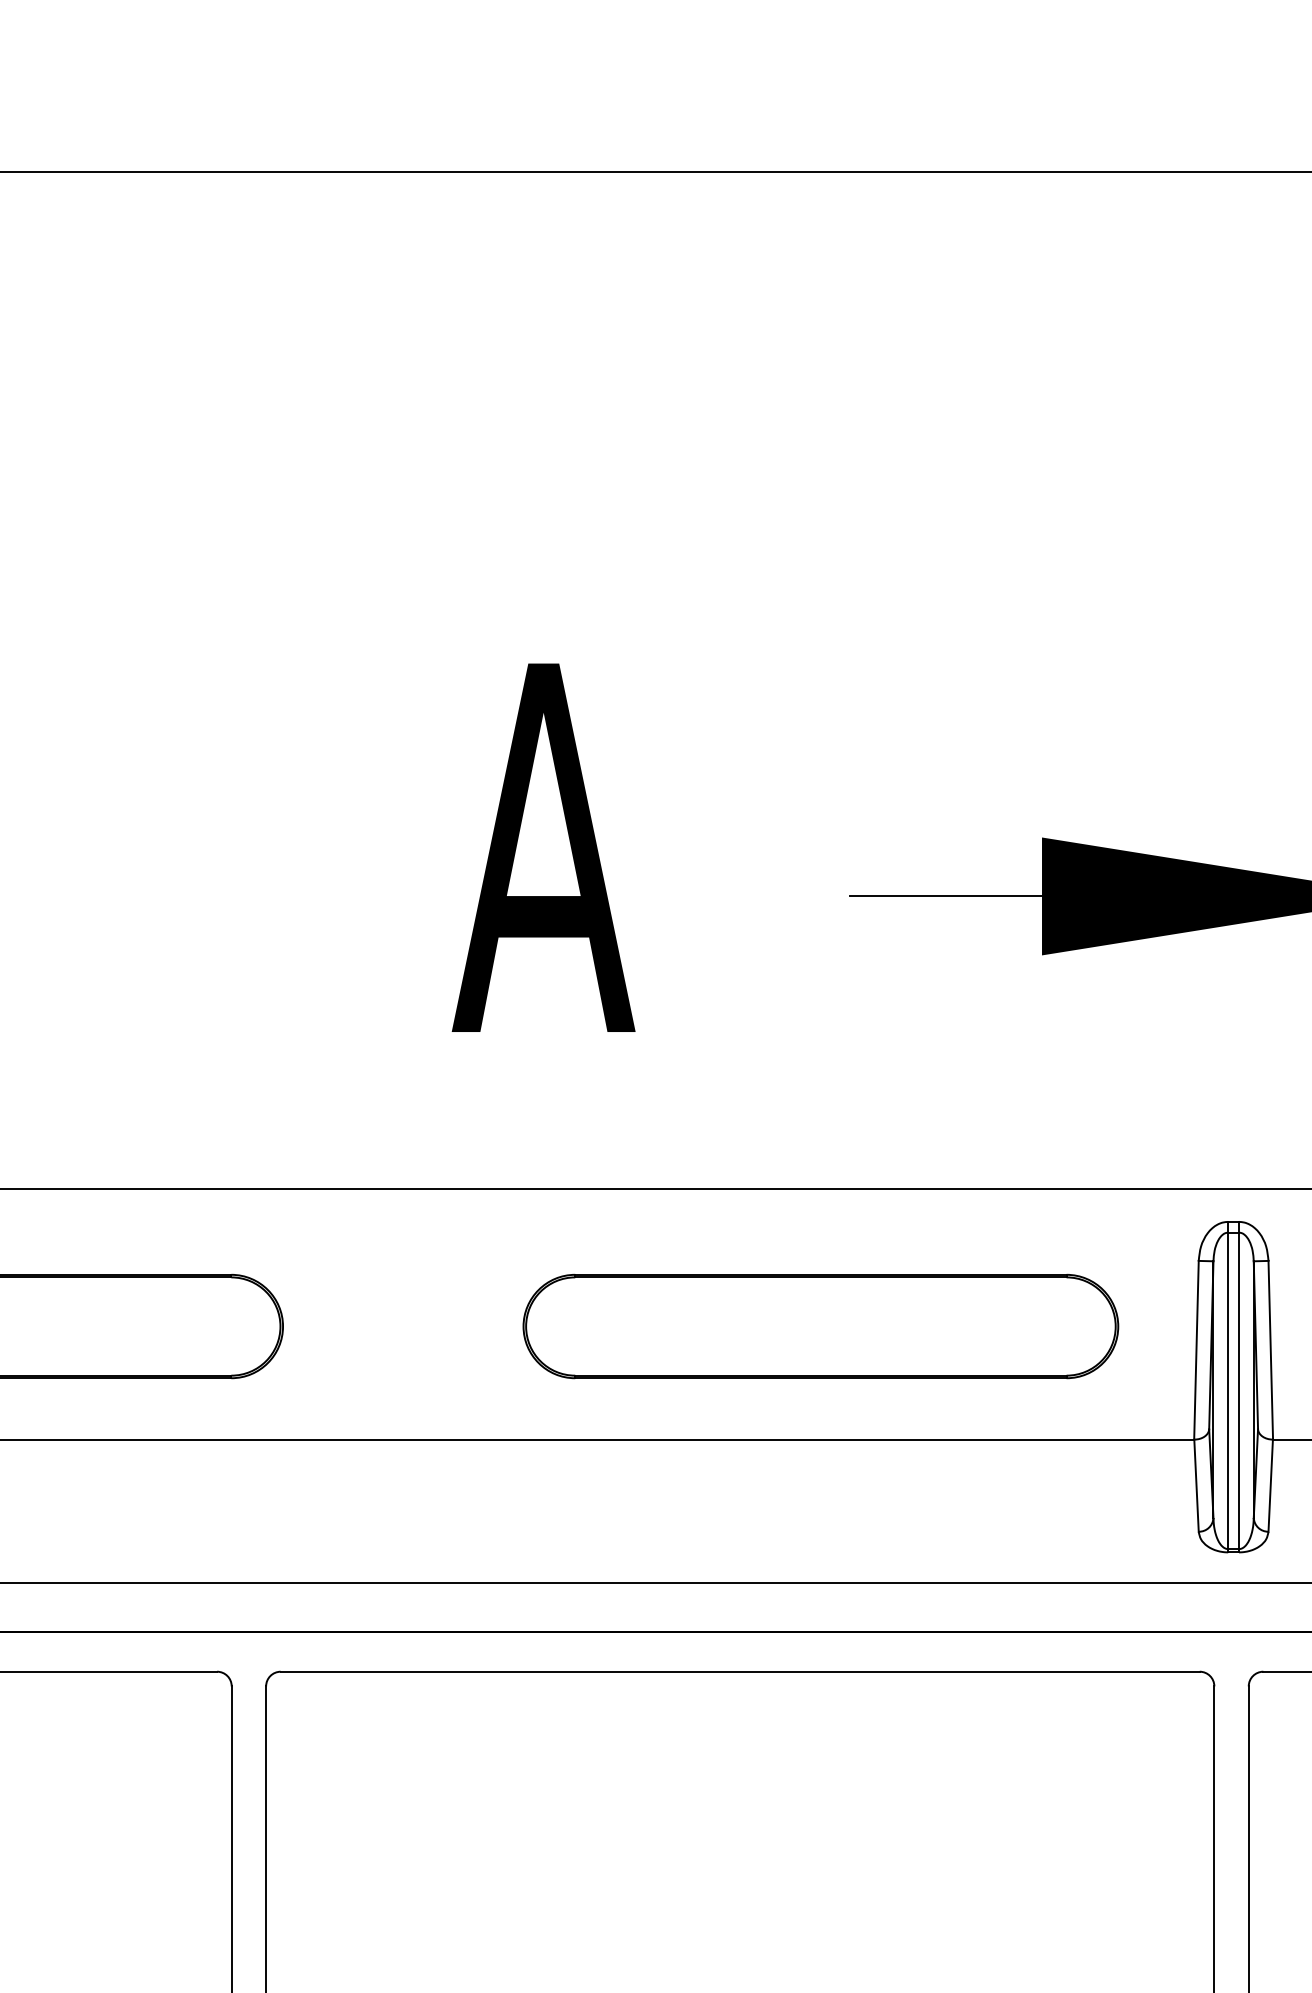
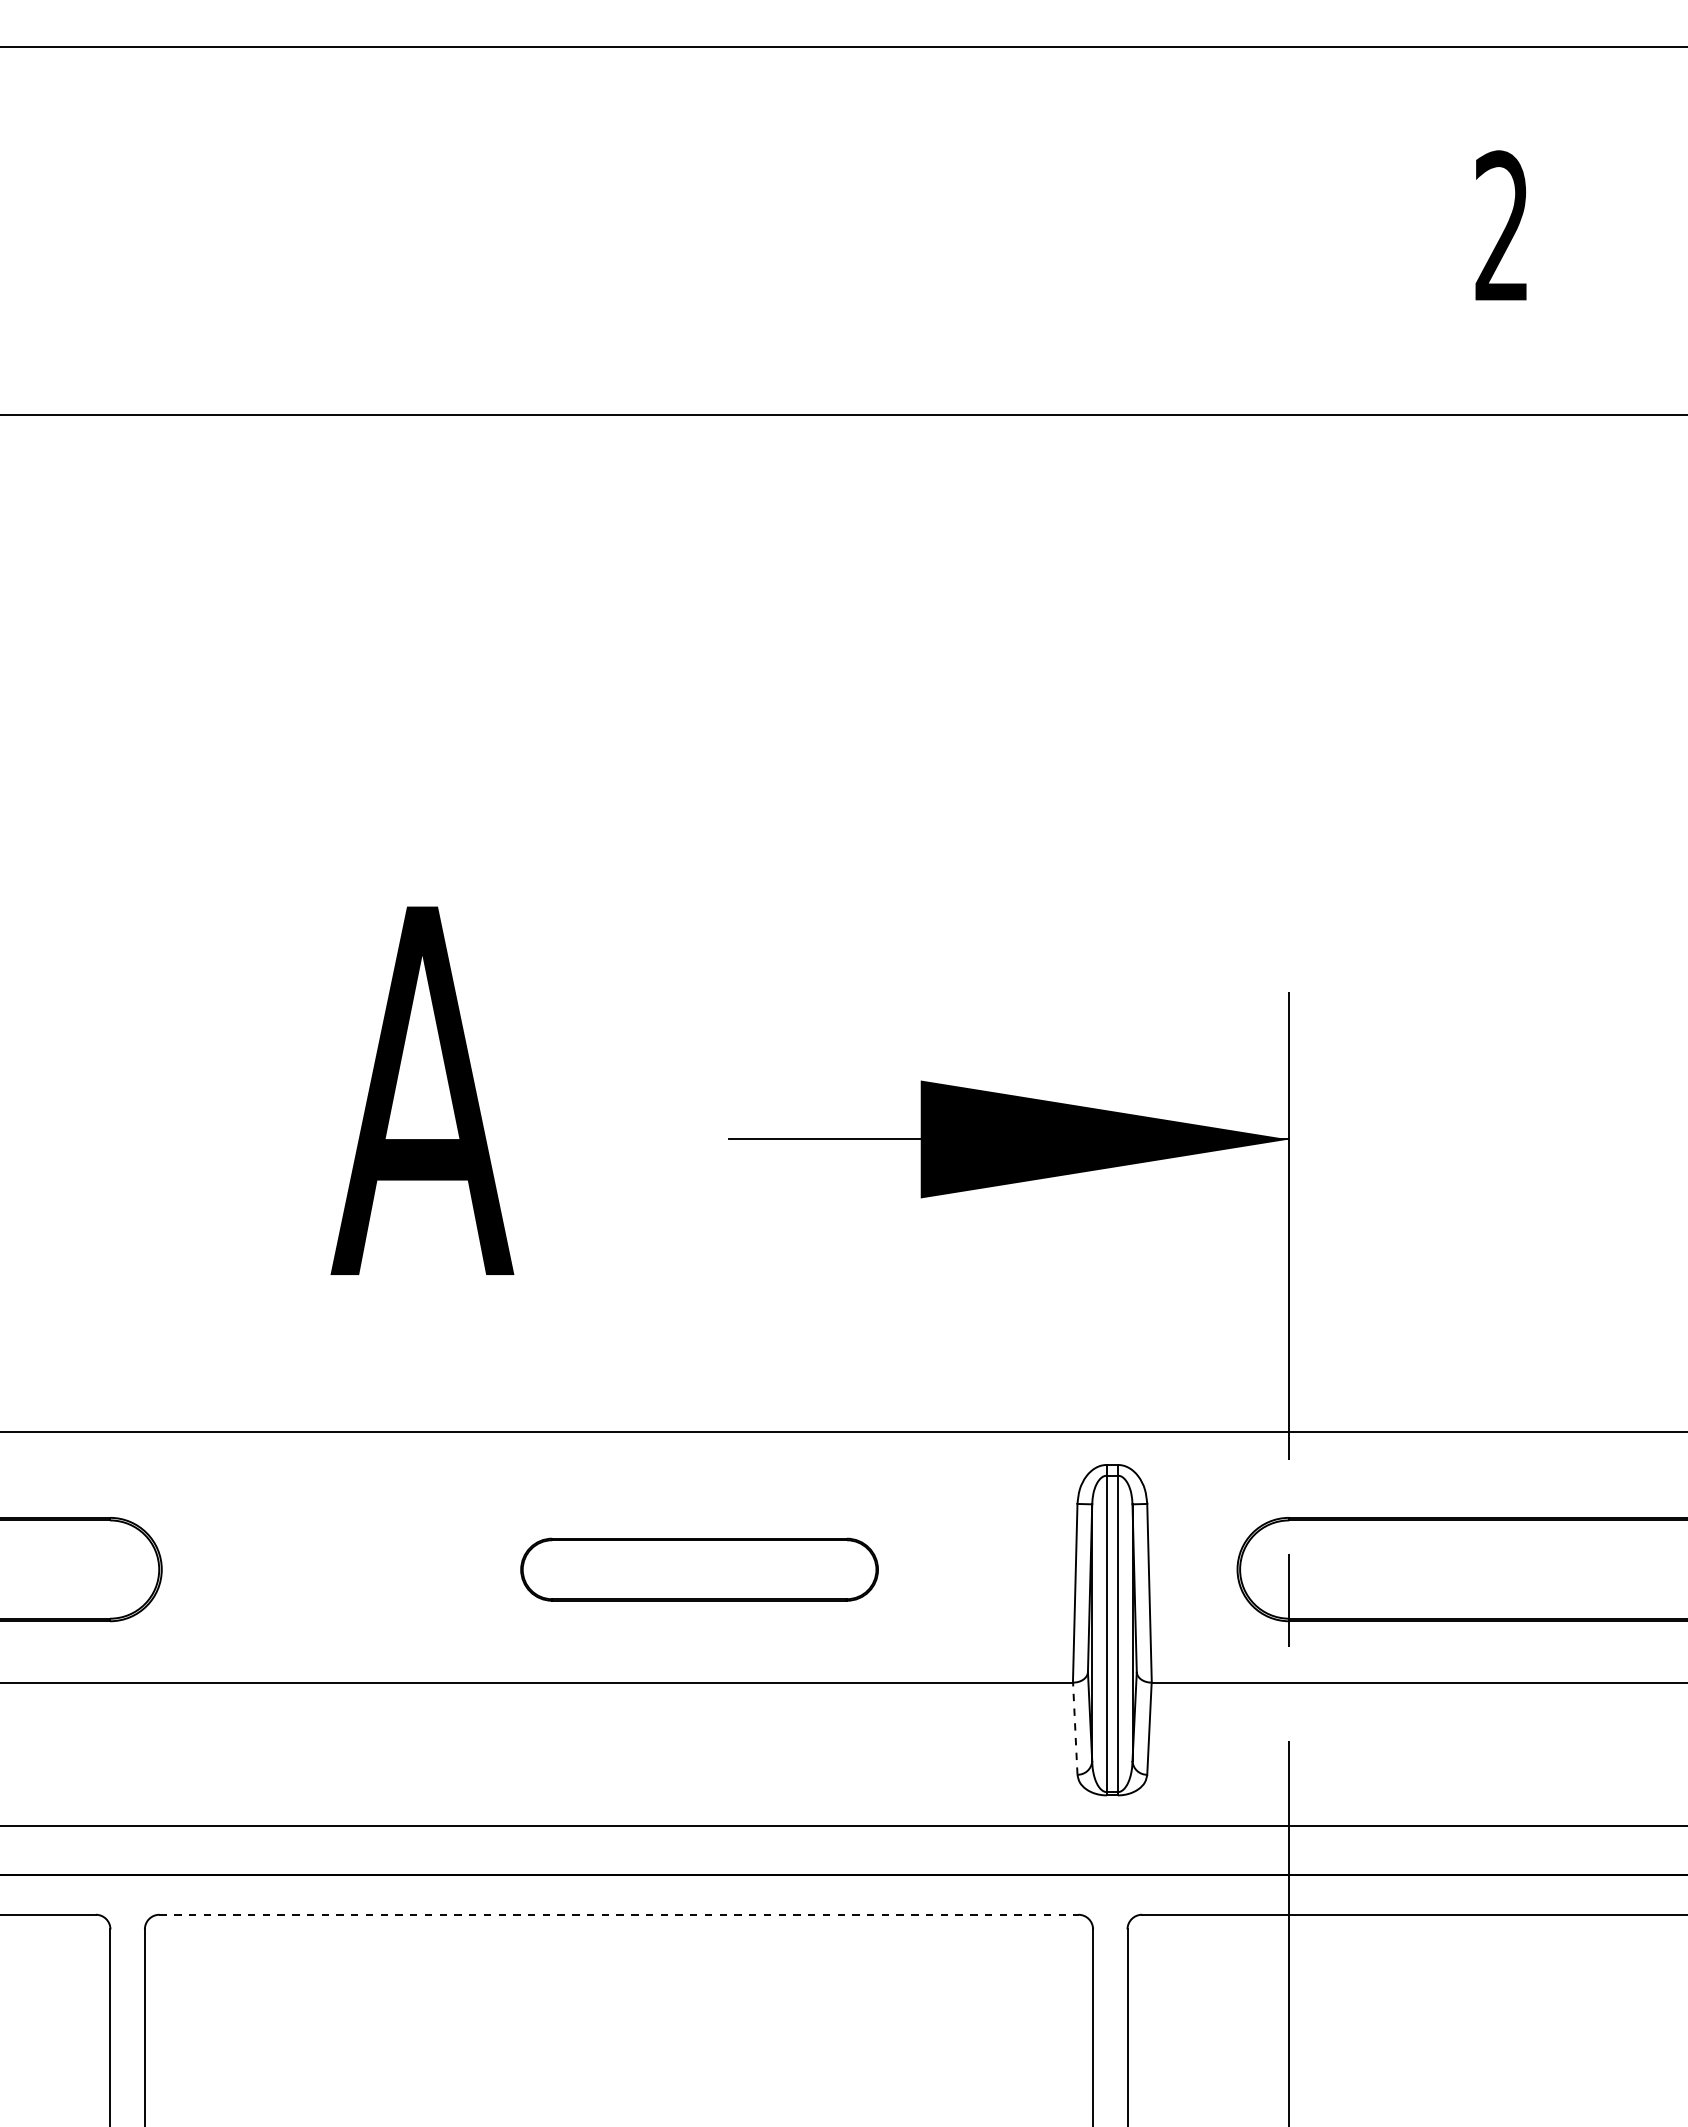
part: (820, 1326) -> (699, 1569), size x0.6
line: (1196, 1485) -> (1075, 1728), solid -> dashed
line: (739, 1671) -> (618, 1914), solid -> dashed

